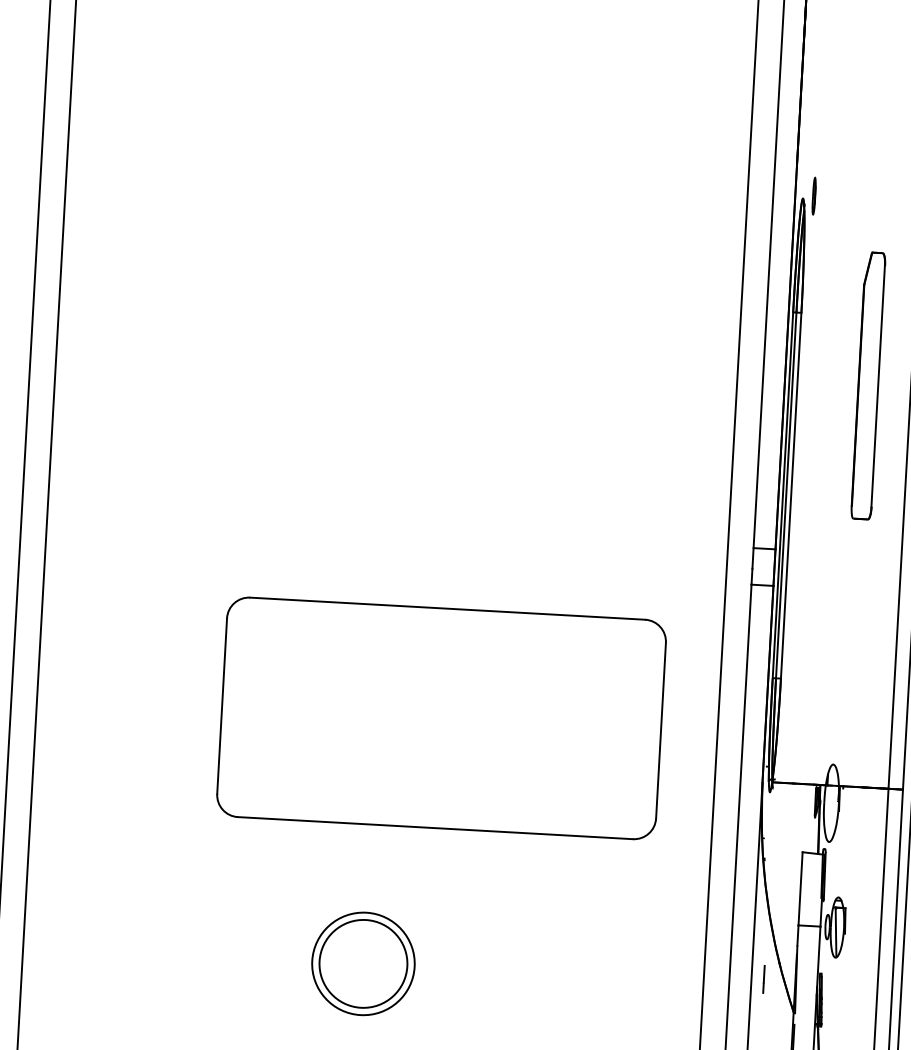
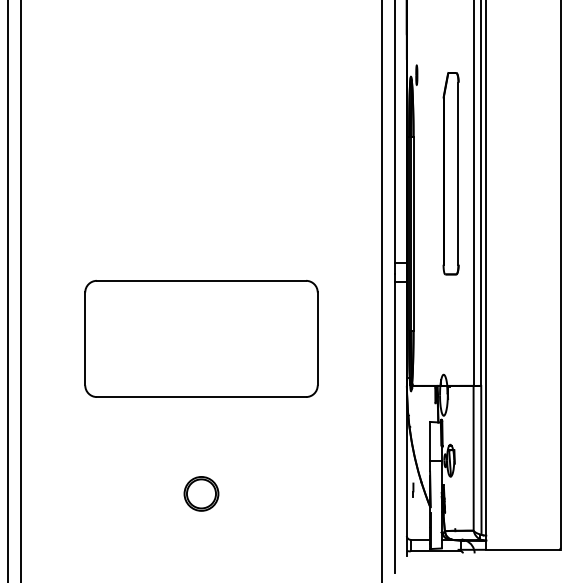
part: (867, 385) -> (450, 173), size x1.43
part: (441, 717) -> (201, 338), moved
part: (363, 963) -> (201, 493), size x0.62

